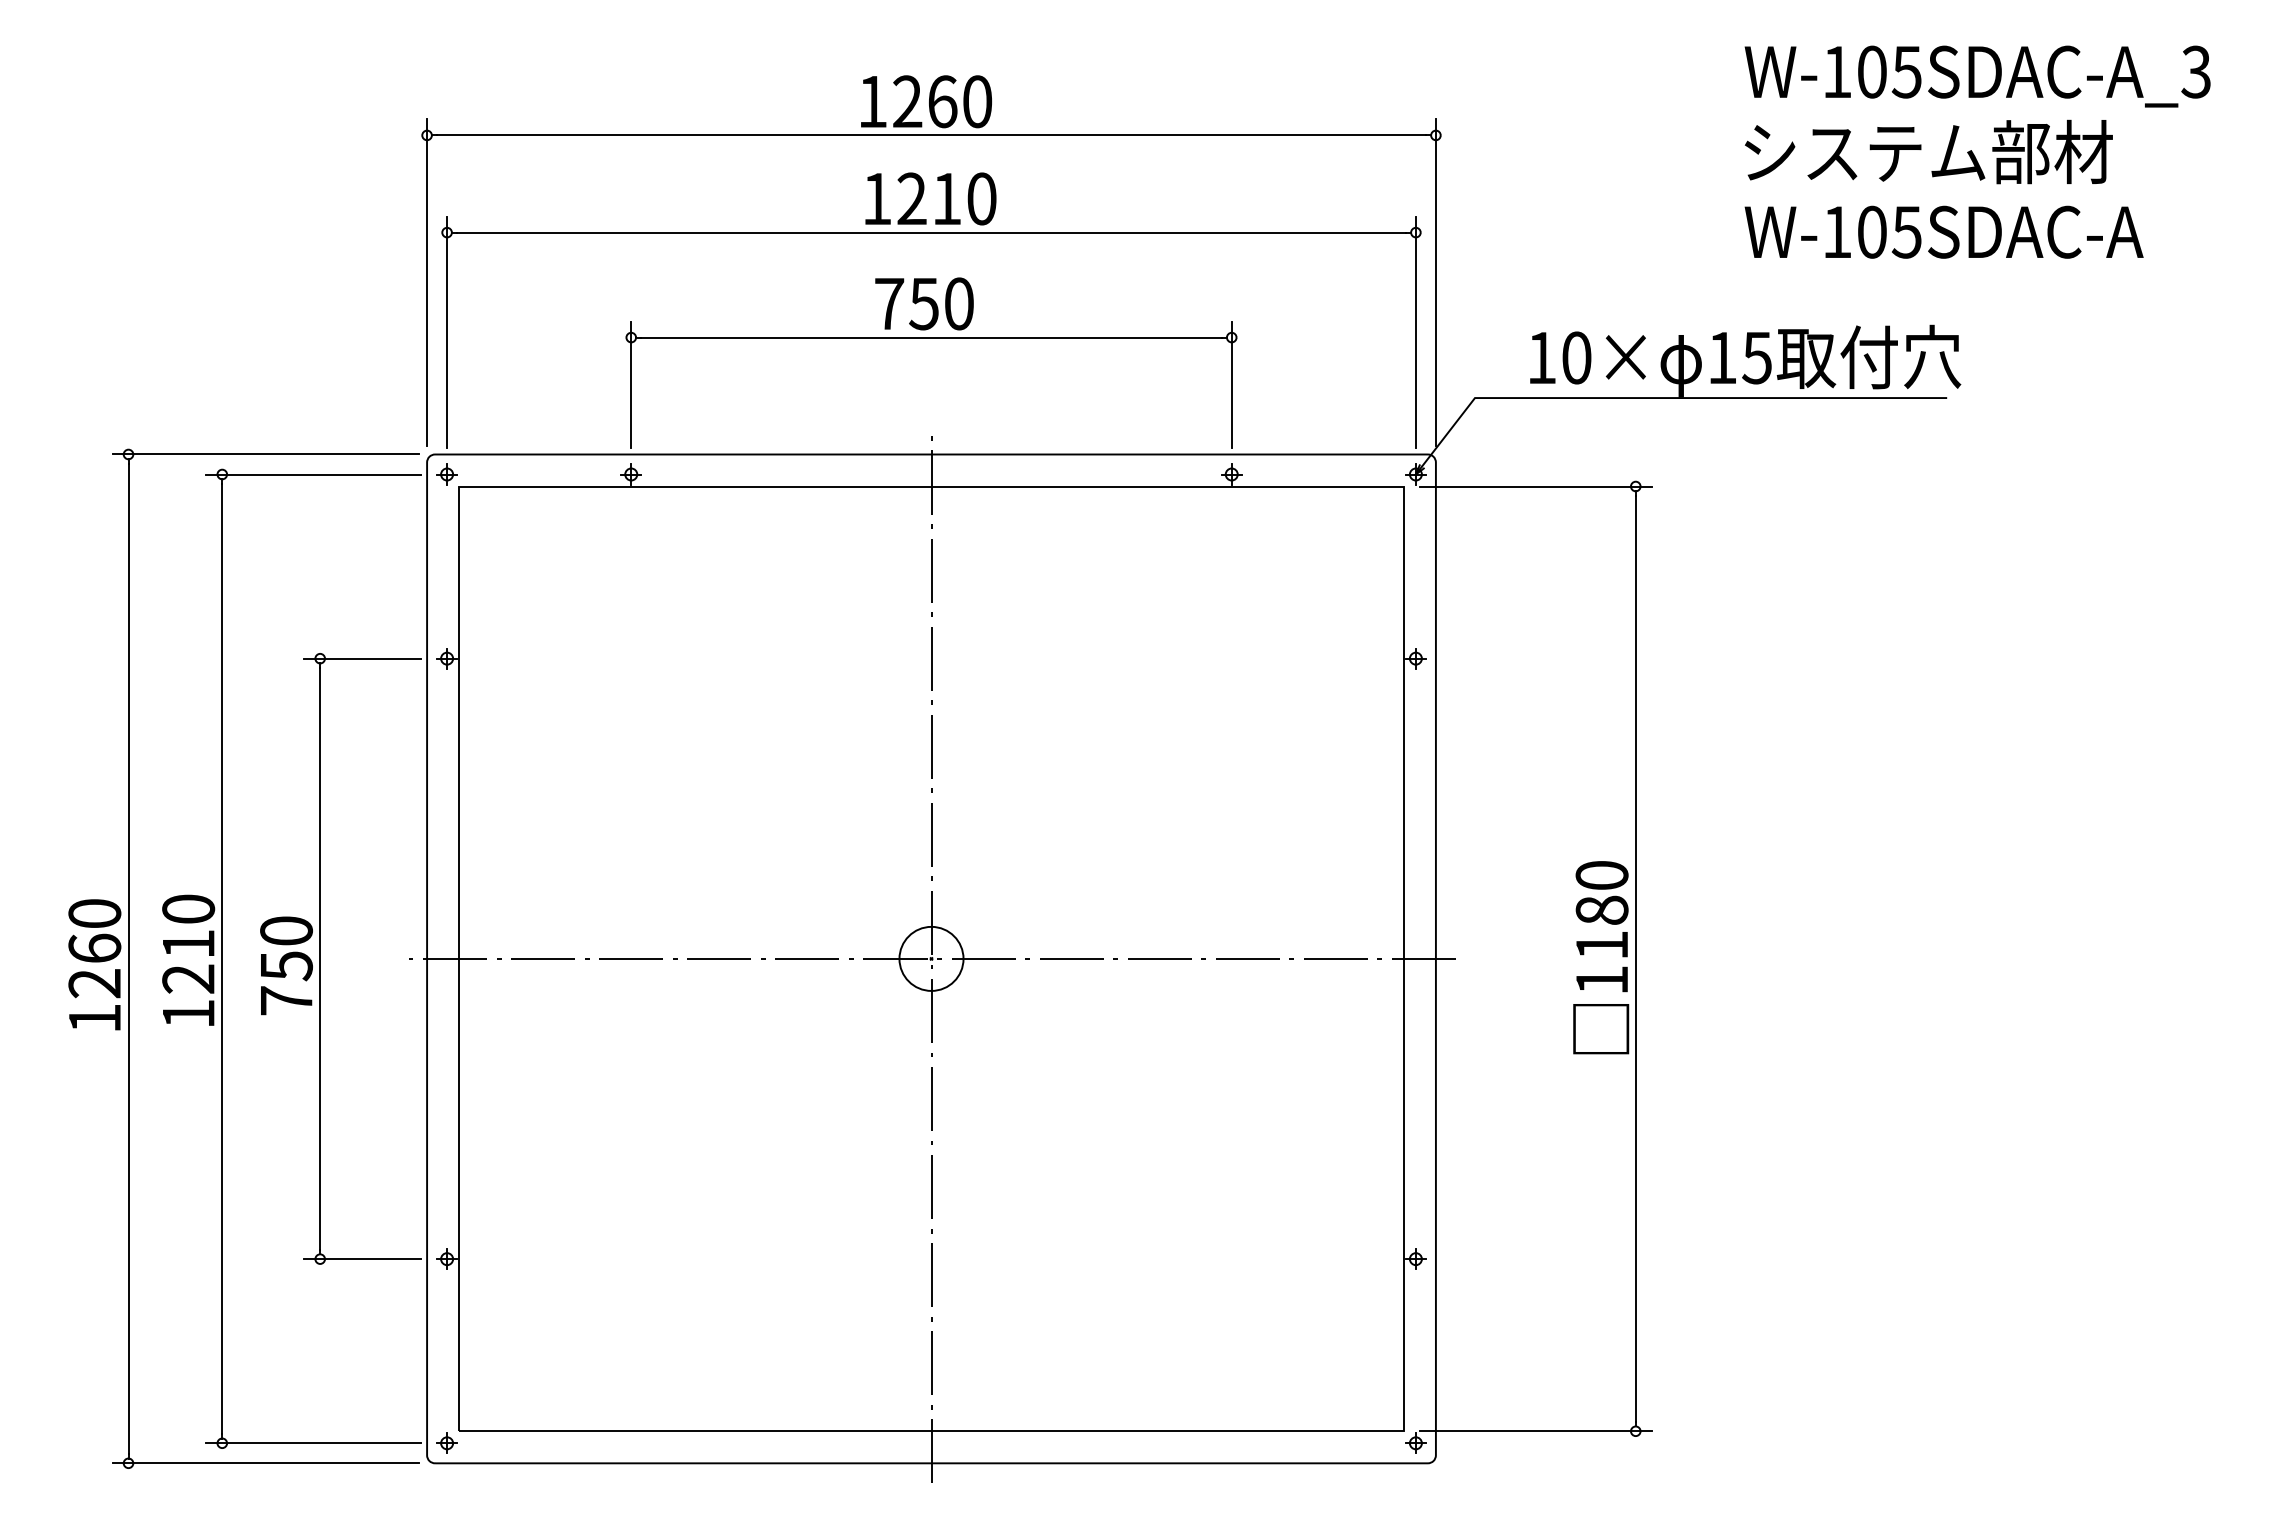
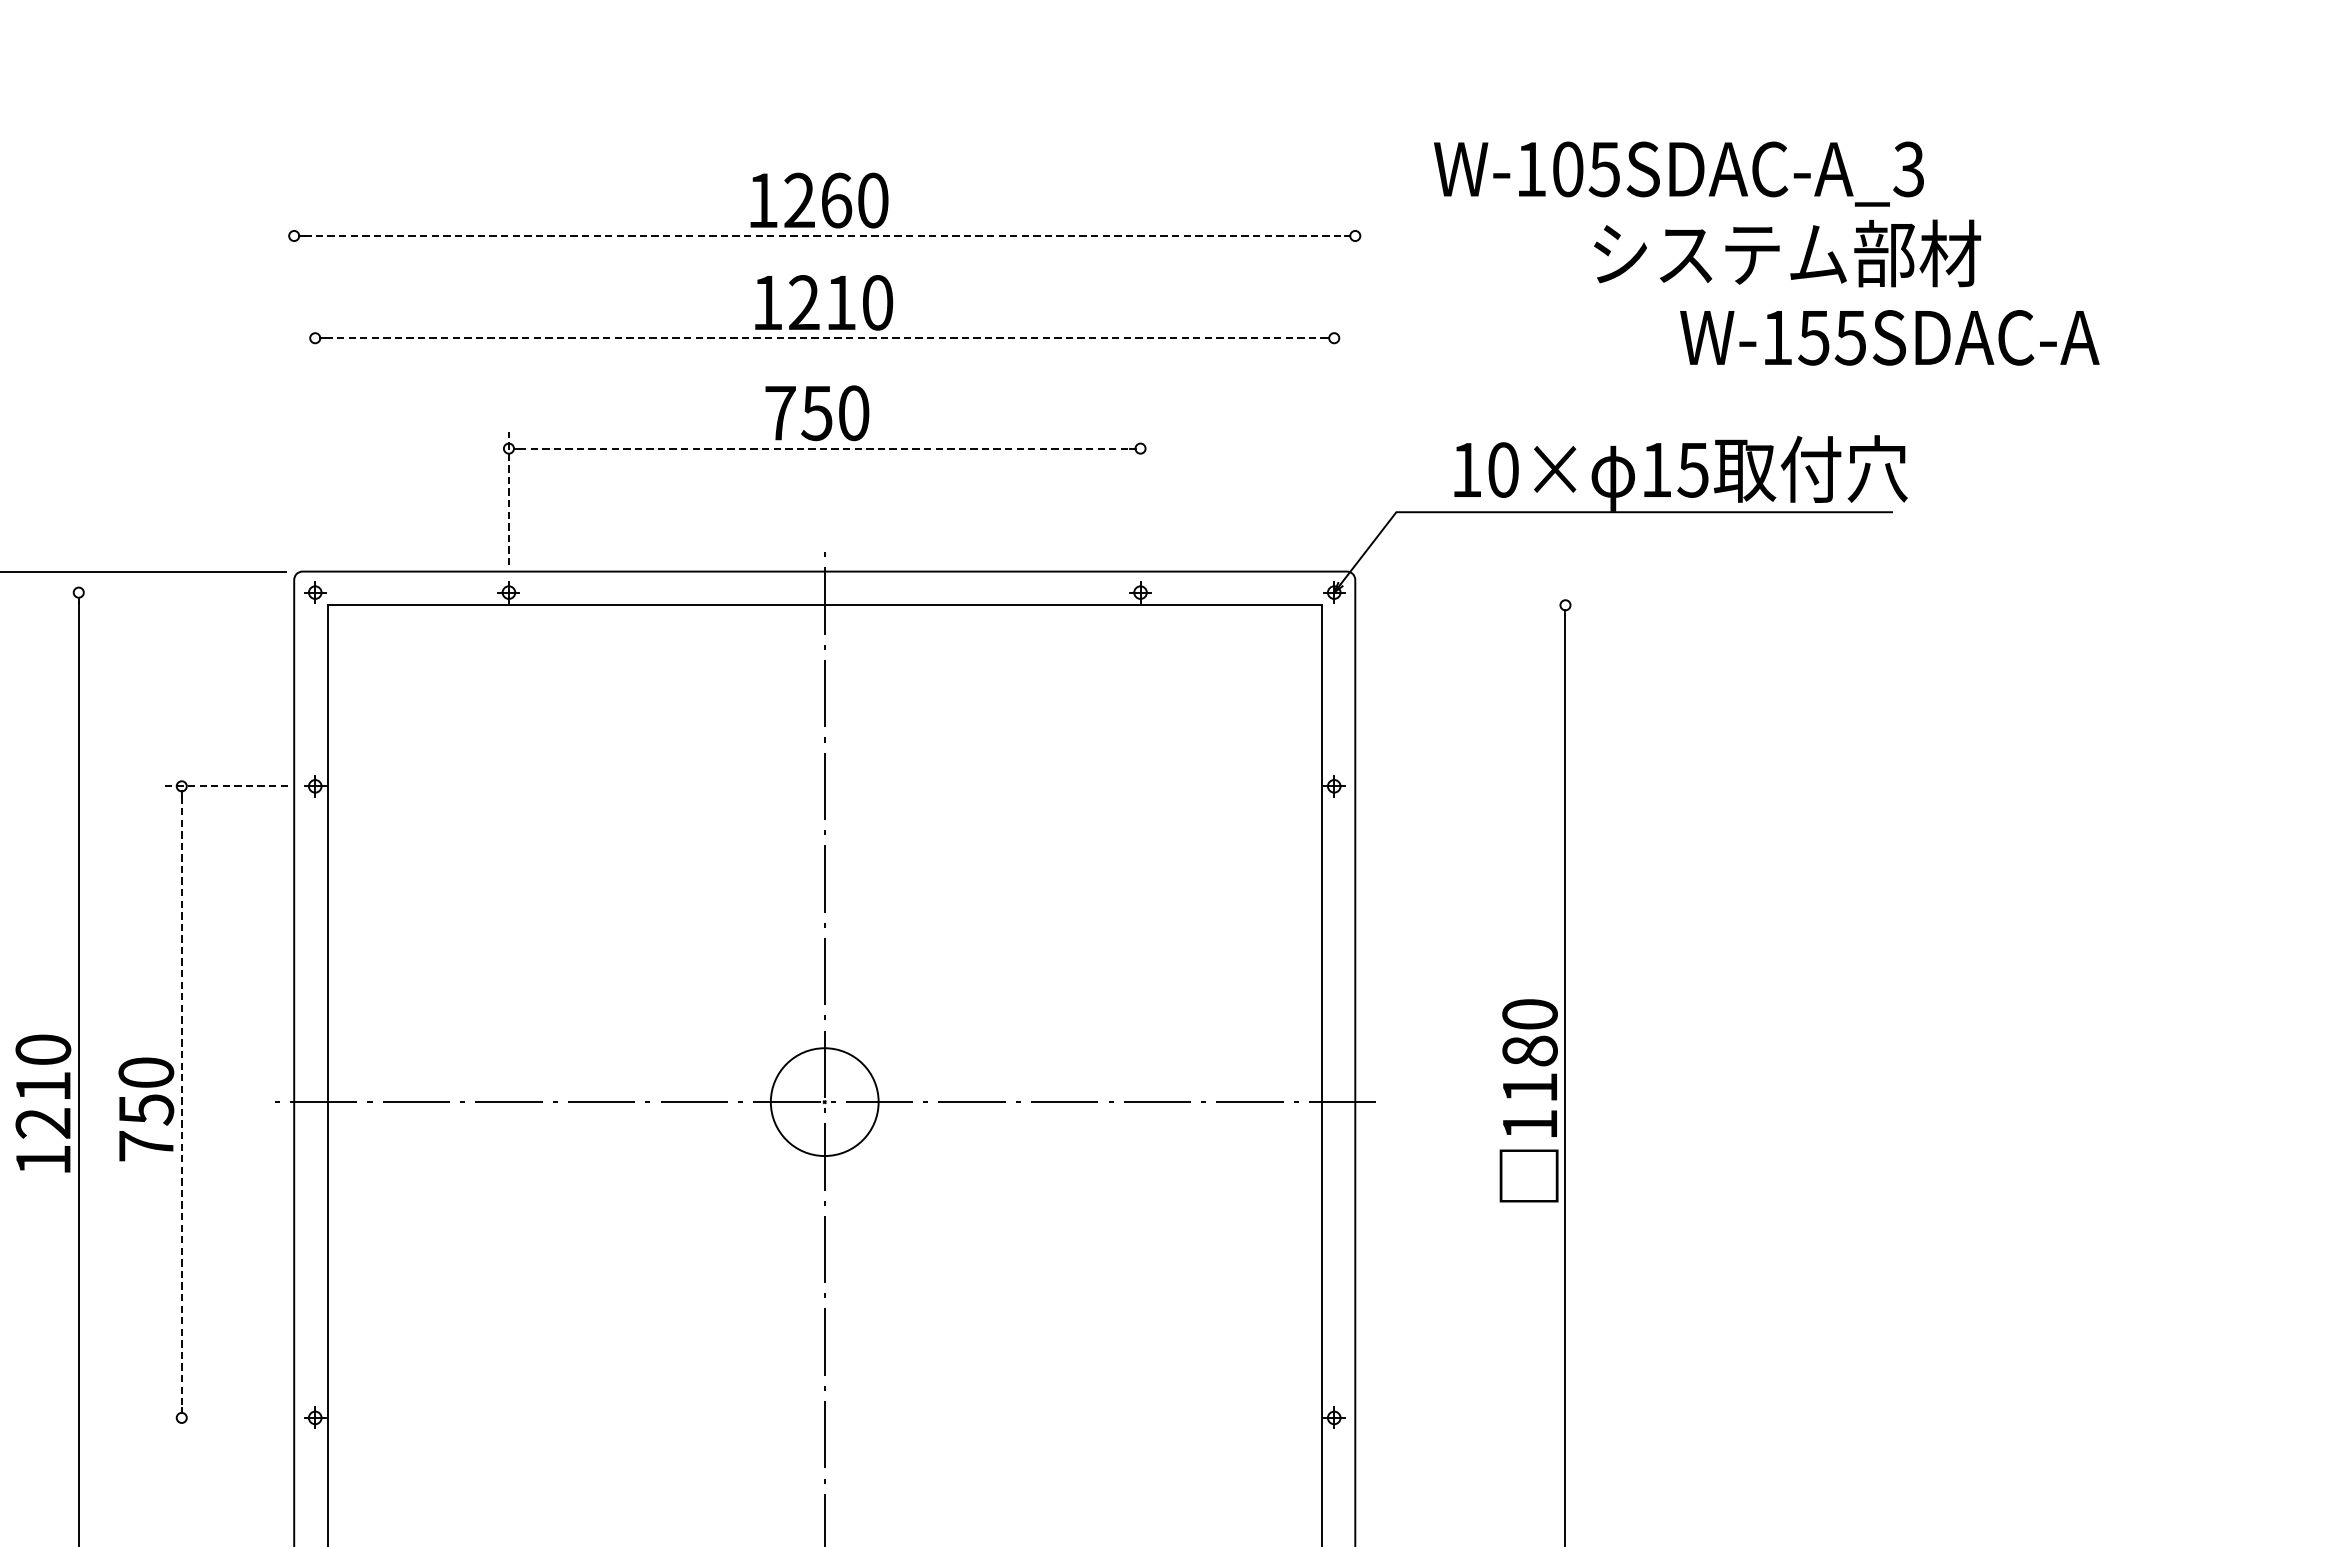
text: (1977, 76) -> (1678, 174), moved
line: (931, 135) -> (824, 236), solid -> dashed
text: (1928, 151) -> (1787, 252), moved
text: (1871, 231) -> (1813, 337), W-105SDAC-A -> W-155SDAC-A
line: (931, 232) -> (824, 338), solid -> dashed
line: (427, 282) -> (294, 390), removed
line: (1435, 282) -> (1354, 390), removed
line: (447, 332) -> (315, 443), removed
line: (1415, 332) -> (1333, 443), removed
line: (931, 337) -> (824, 448), solid -> dashed
line: (631, 384) -> (509, 497), solid -> dashed
line: (1231, 384) -> (1140, 497), removed
line: (313, 474) -> (174, 592), removed
line: (1535, 486) -> (1460, 605), removed
line: (362, 658) -> (226, 786), solid -> dashed
line: (320, 958) -> (182, 1101), solid -> dashed
circle: (931, 958) -> (824, 1101), size x1.6
line: (362, 1259) -> (226, 1418), removed

